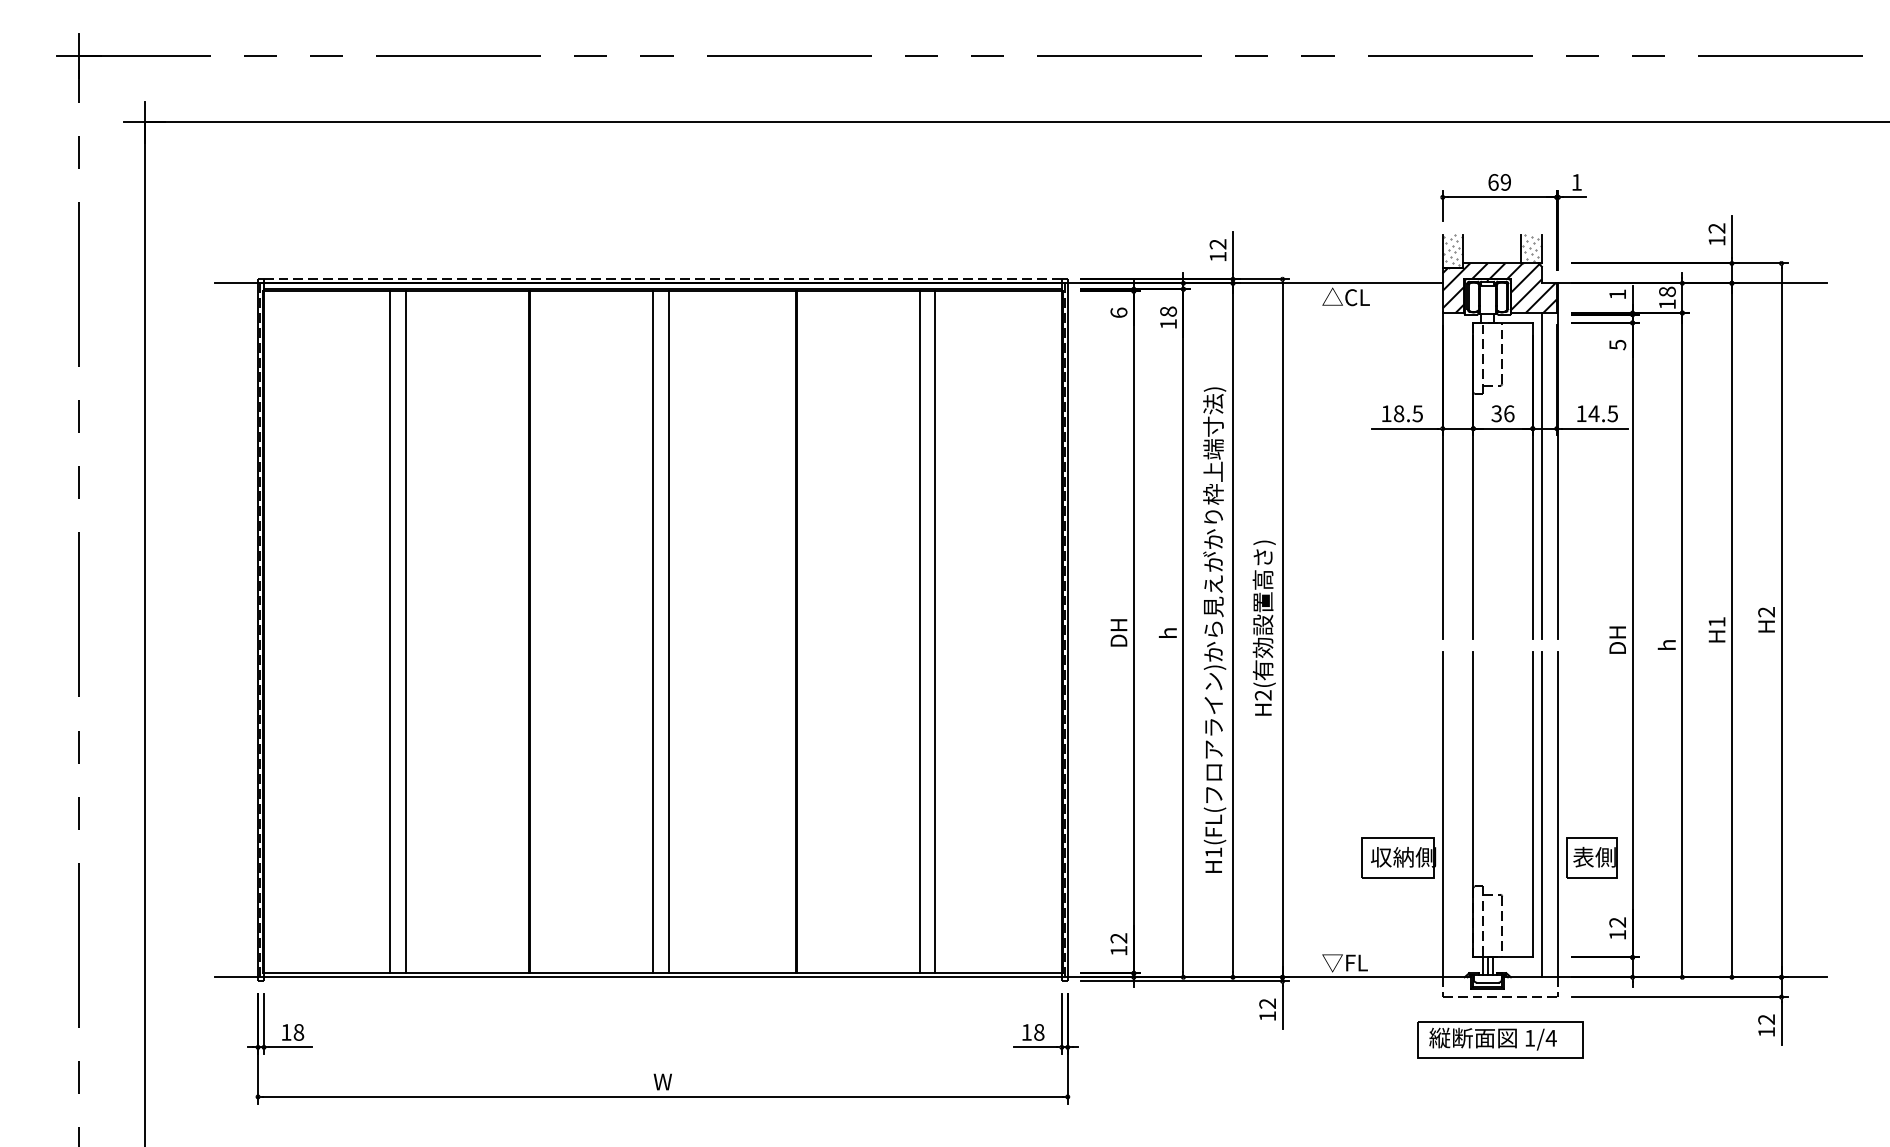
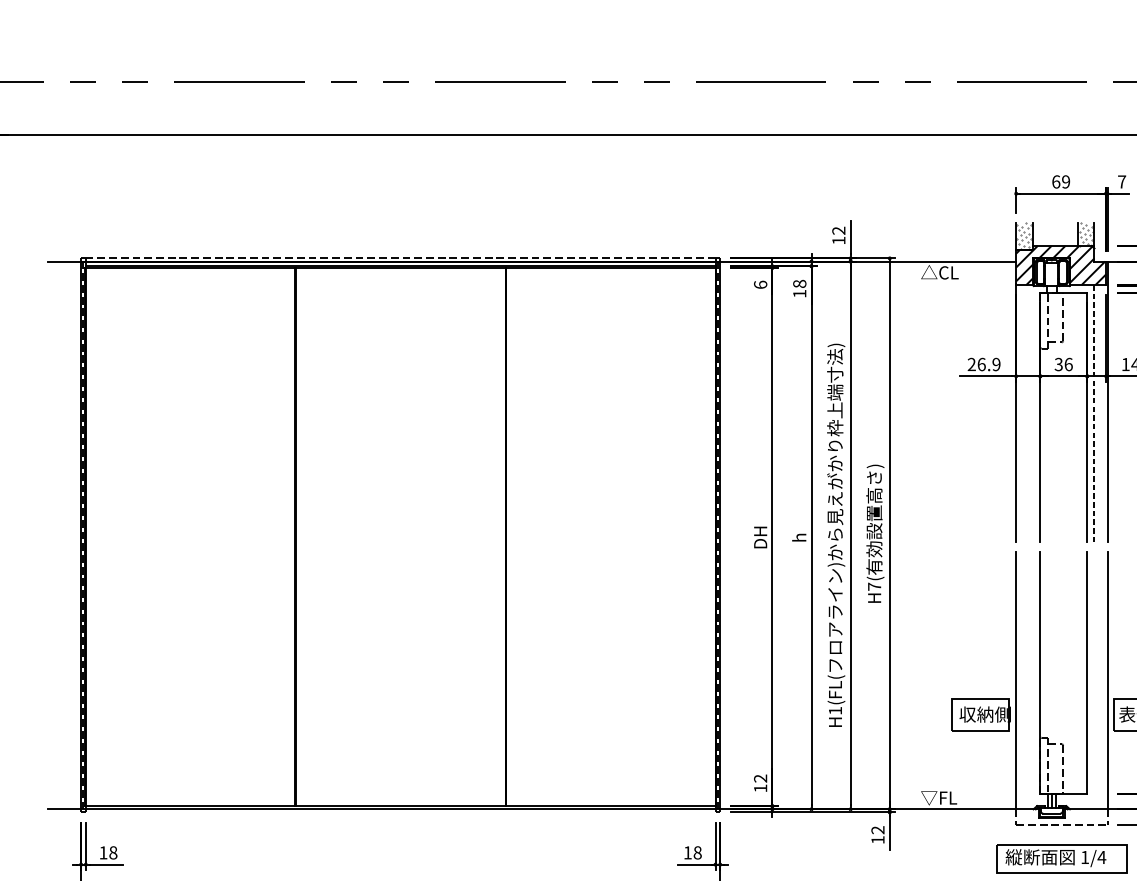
text: (1576, 182) -> (1121, 182), 1 -> 7
text: (1401, 413) -> (983, 364), 18.5 -> 26.9
line: (1541, 475) -> (1094, 413), solid -> dashed
line: (390, 632) -> (185, 537), removed
line: (405, 632) -> (197, 537), removed
line: (653, 632) -> (393, 537), removed
line: (668, 632) -> (405, 537), removed
line: (919, 632) -> (603, 537), removed
line: (935, 632) -> (615, 537), removed
text: (1262, 695) -> (873, 586), H2( -> H7(
line: (1541, 814) -> (1094, 680), removed

